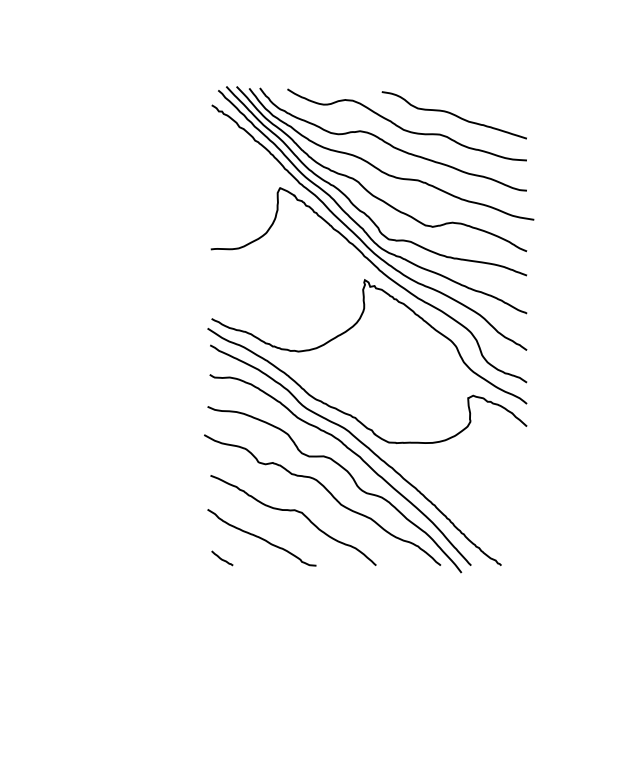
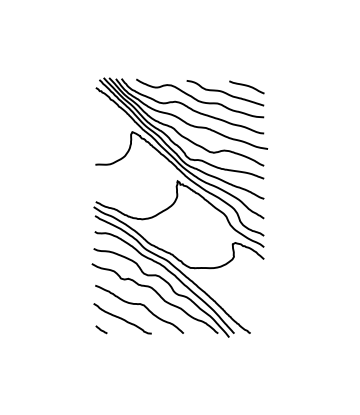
curve: (493, 102) -> (246, 86), added

